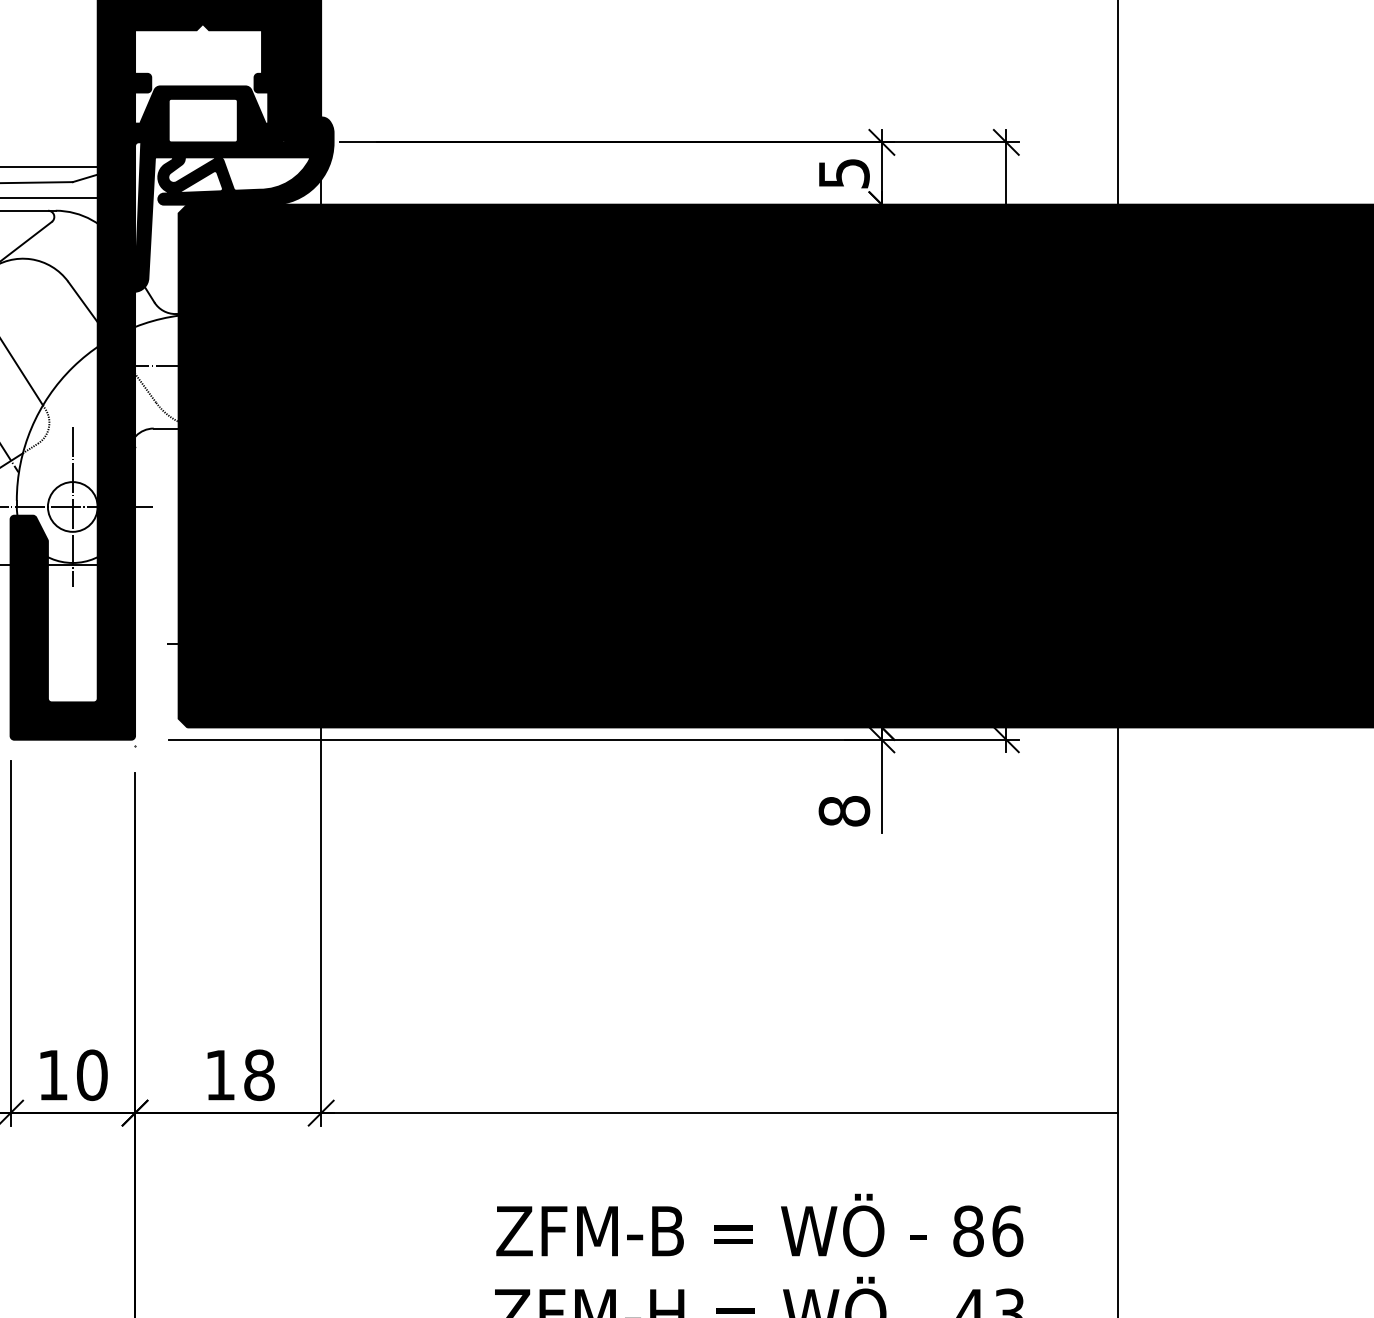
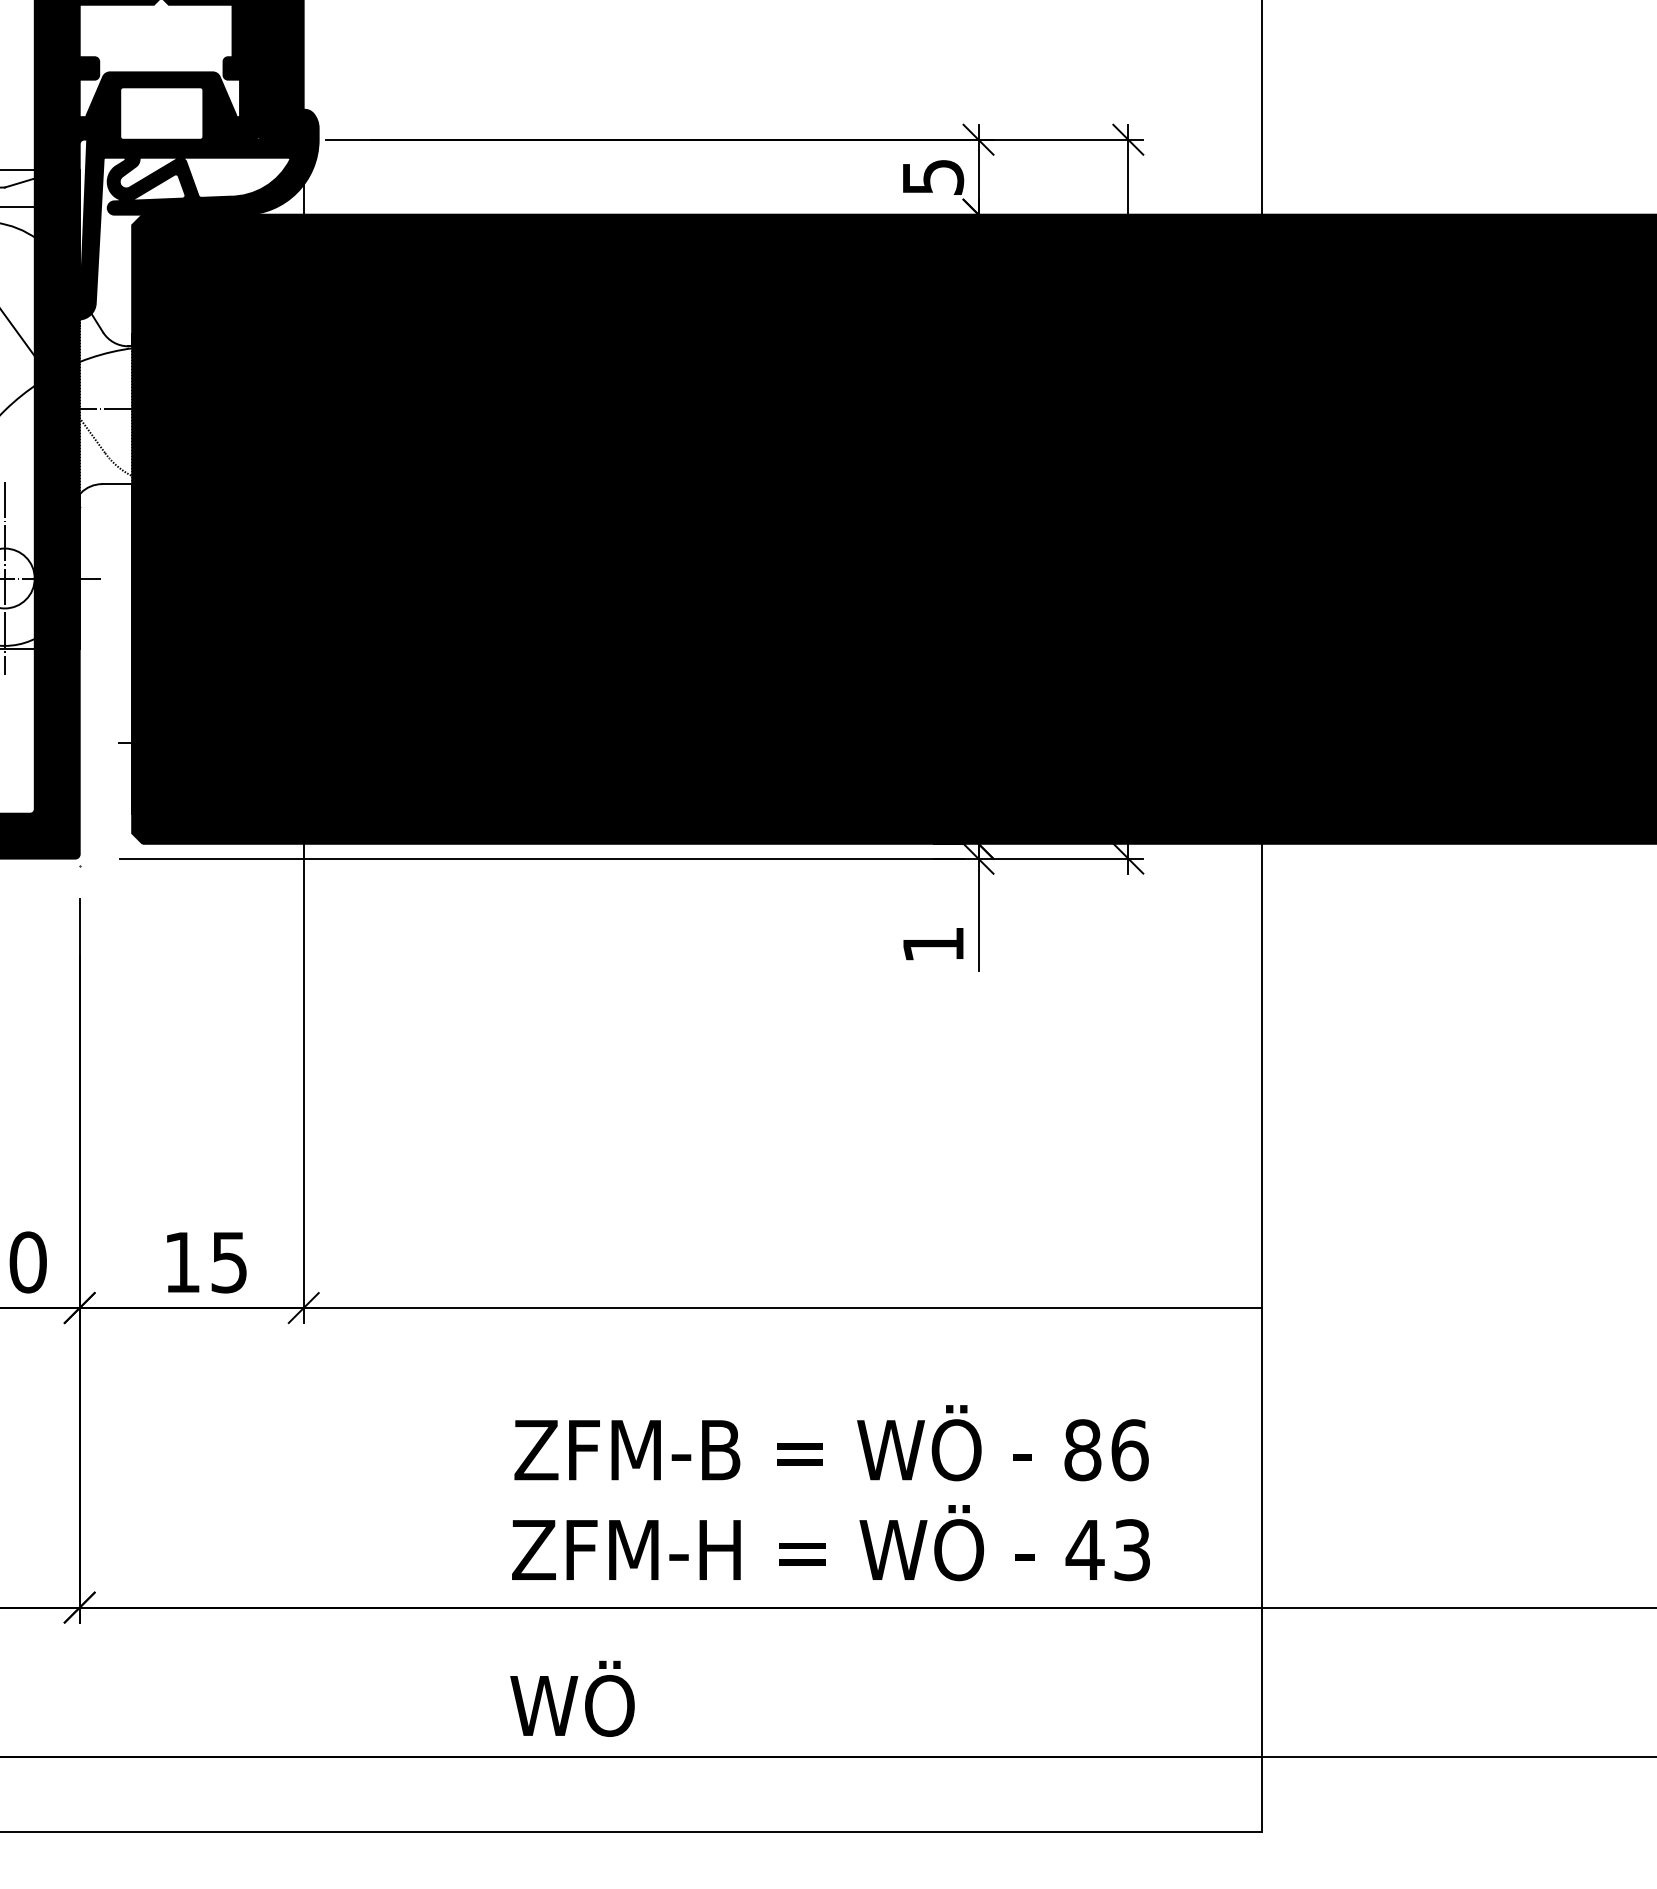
text: (844, 811) -> (933, 944), 8 -> 1
text: (259, 1075) -> (229, 1262), 18 -> 15

